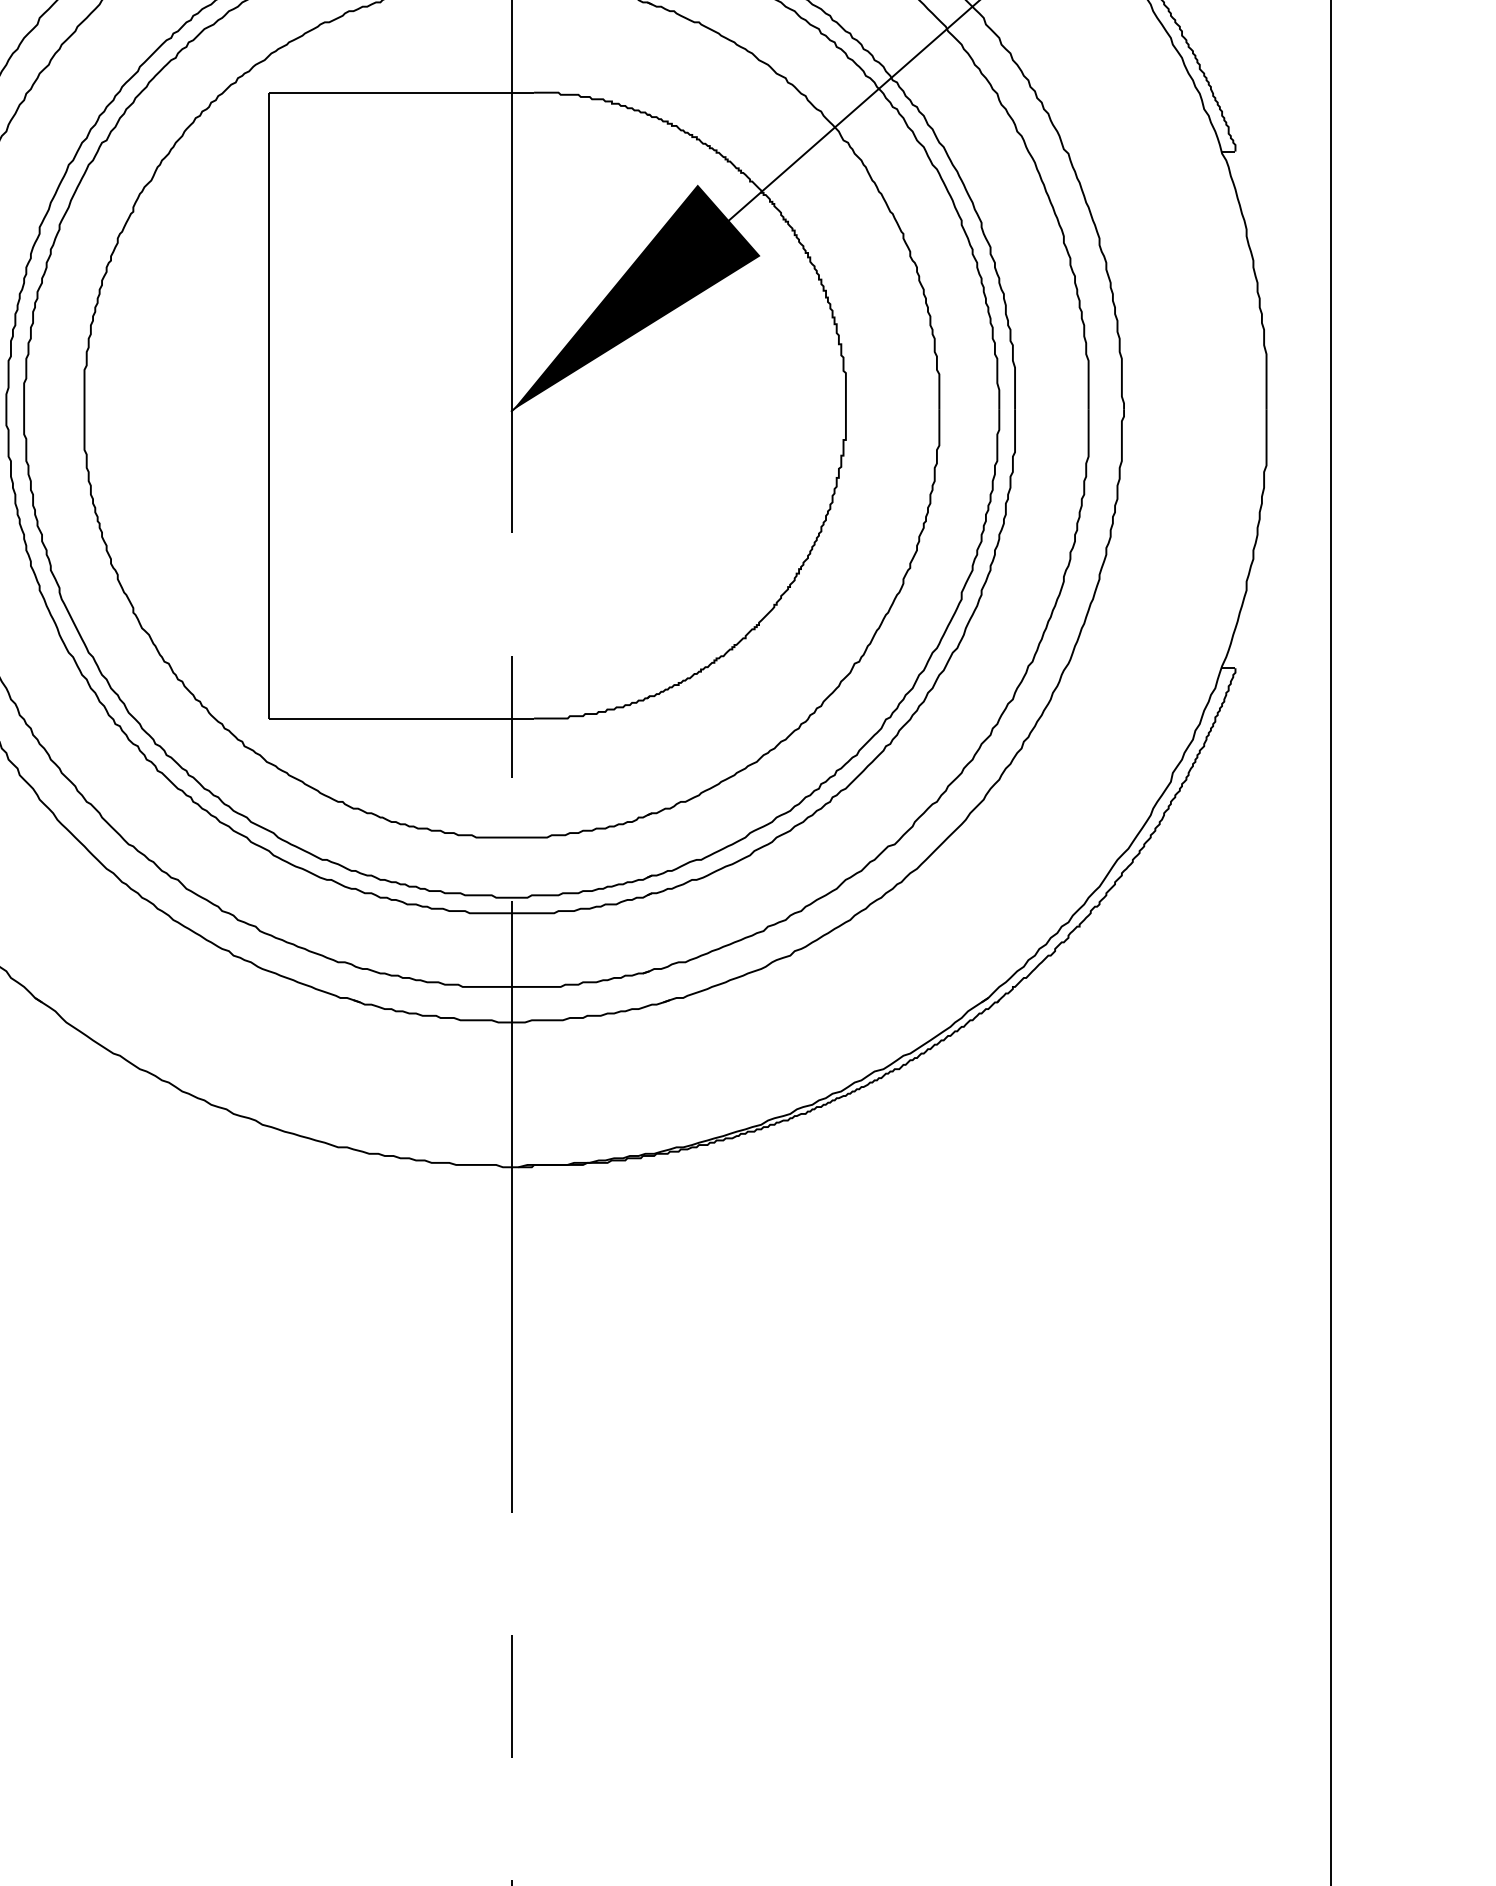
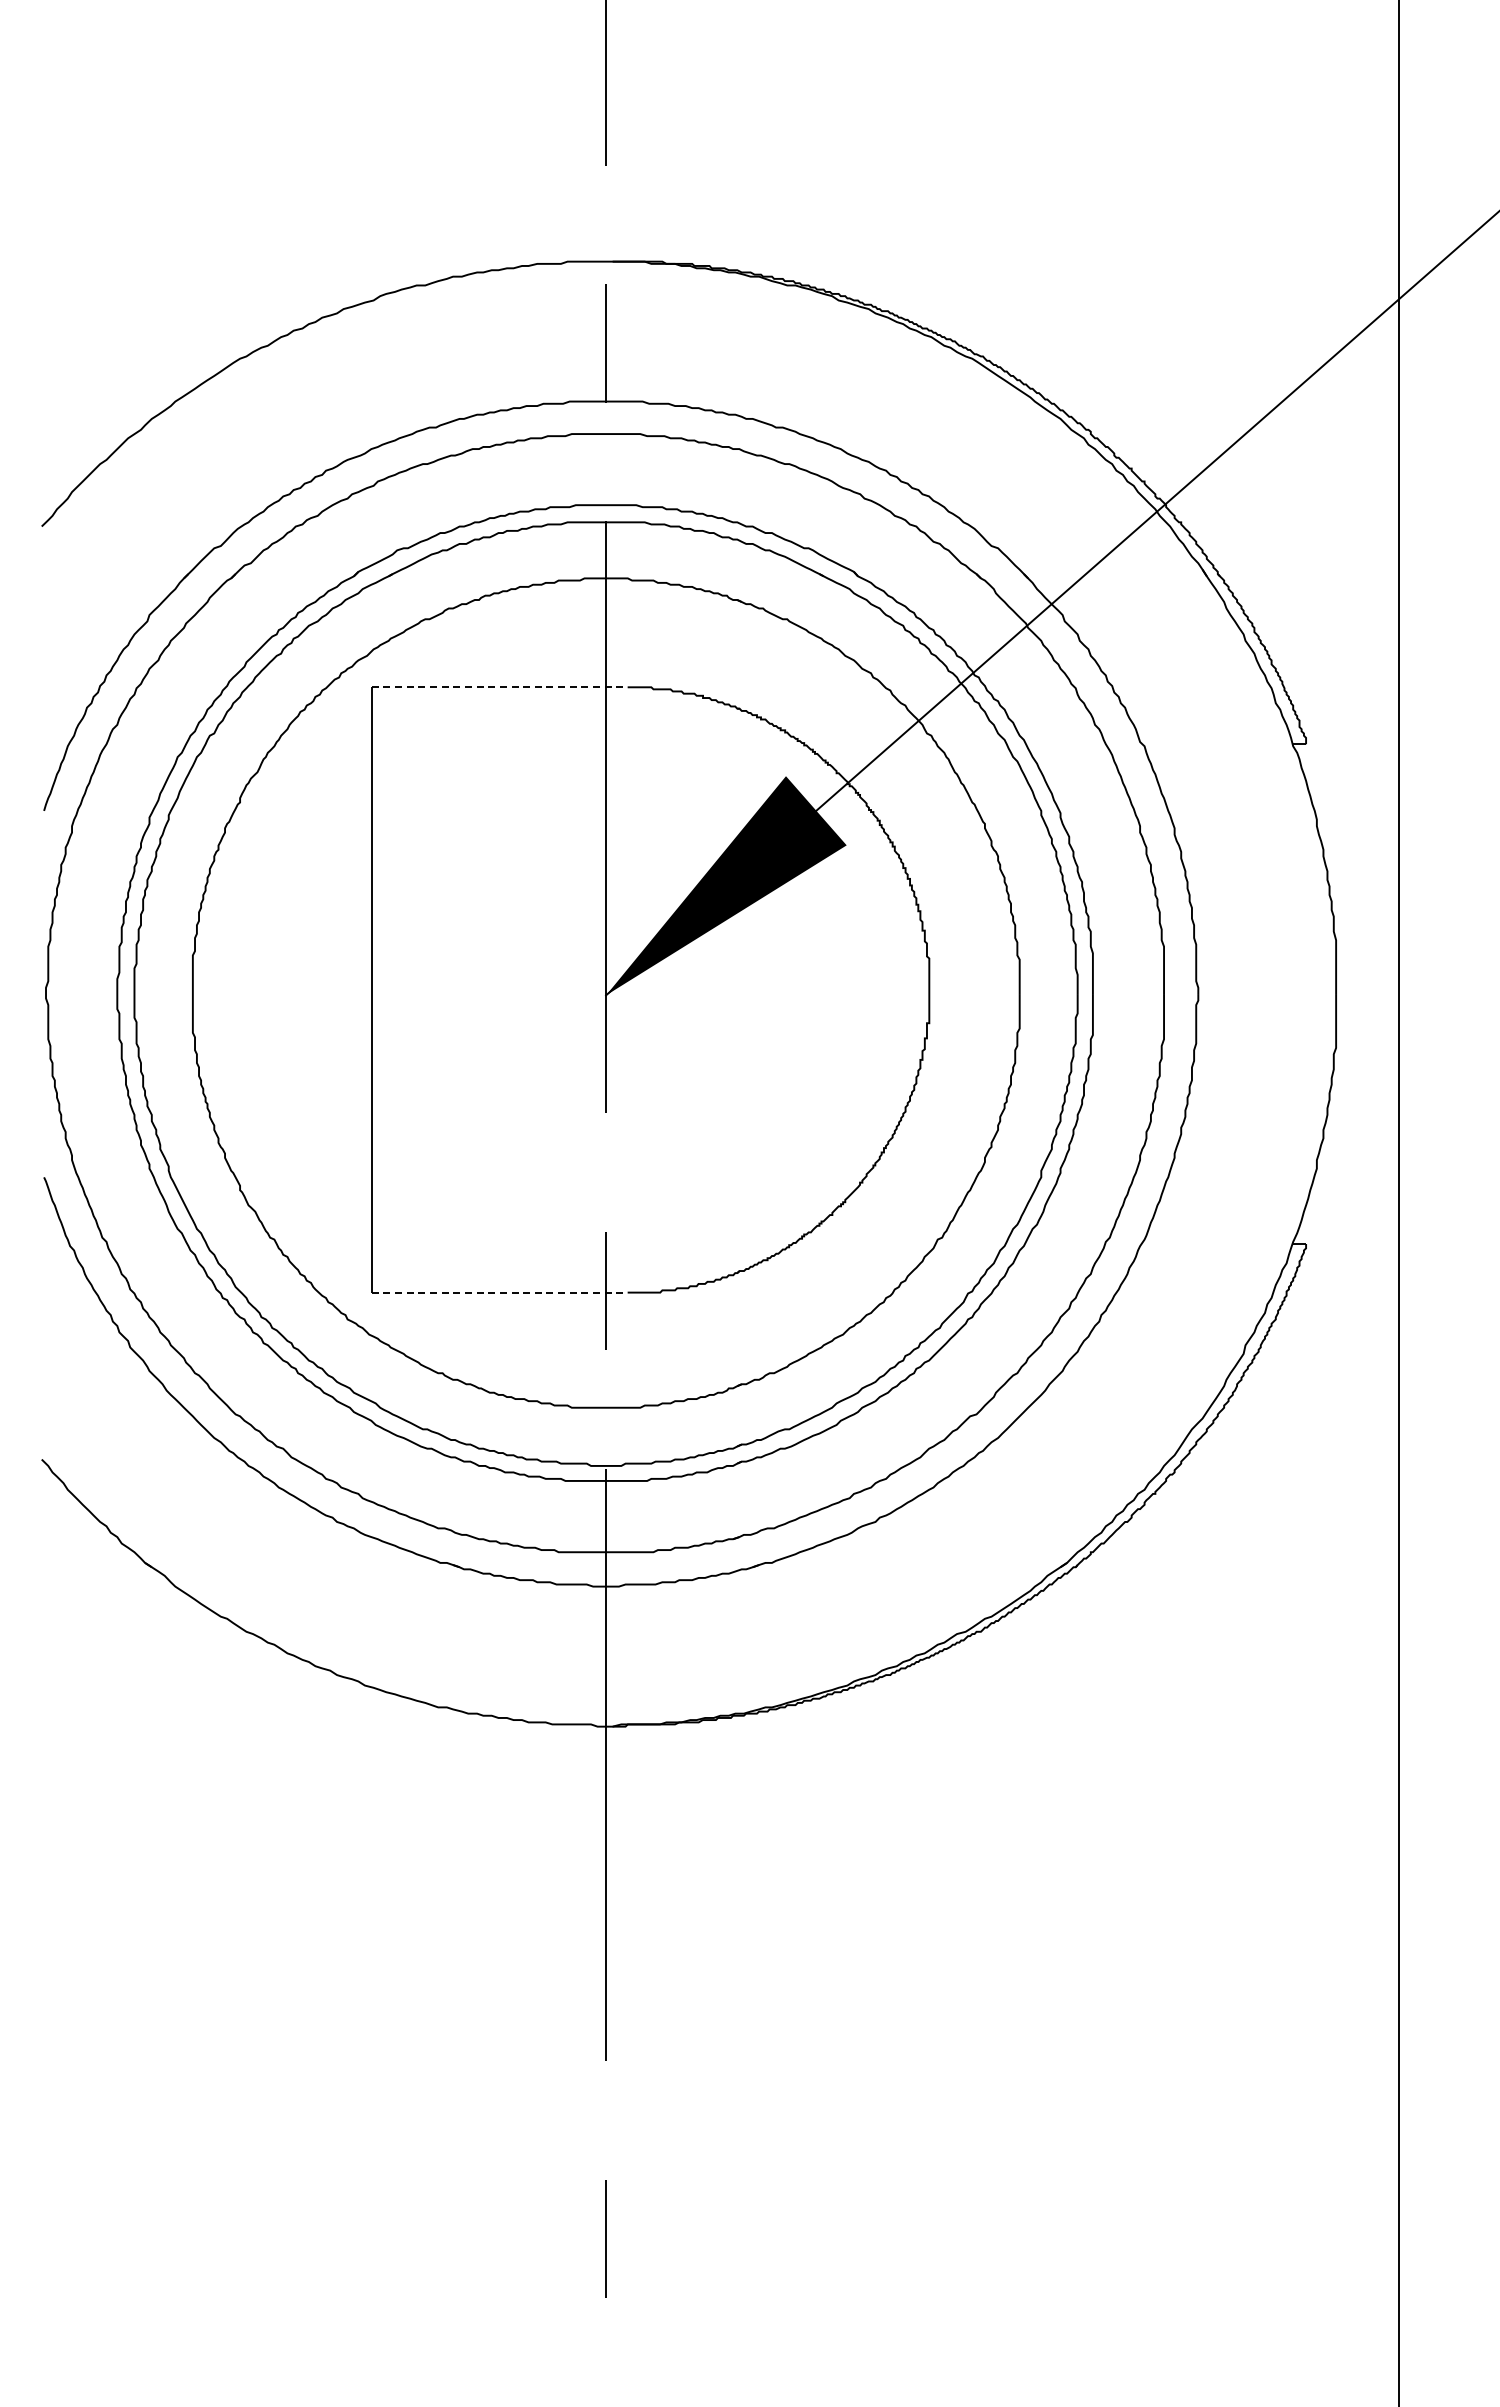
line: (402, 92) -> (500, 687), solid -> dashed
line: (402, 718) -> (500, 1292), solid -> dashed

